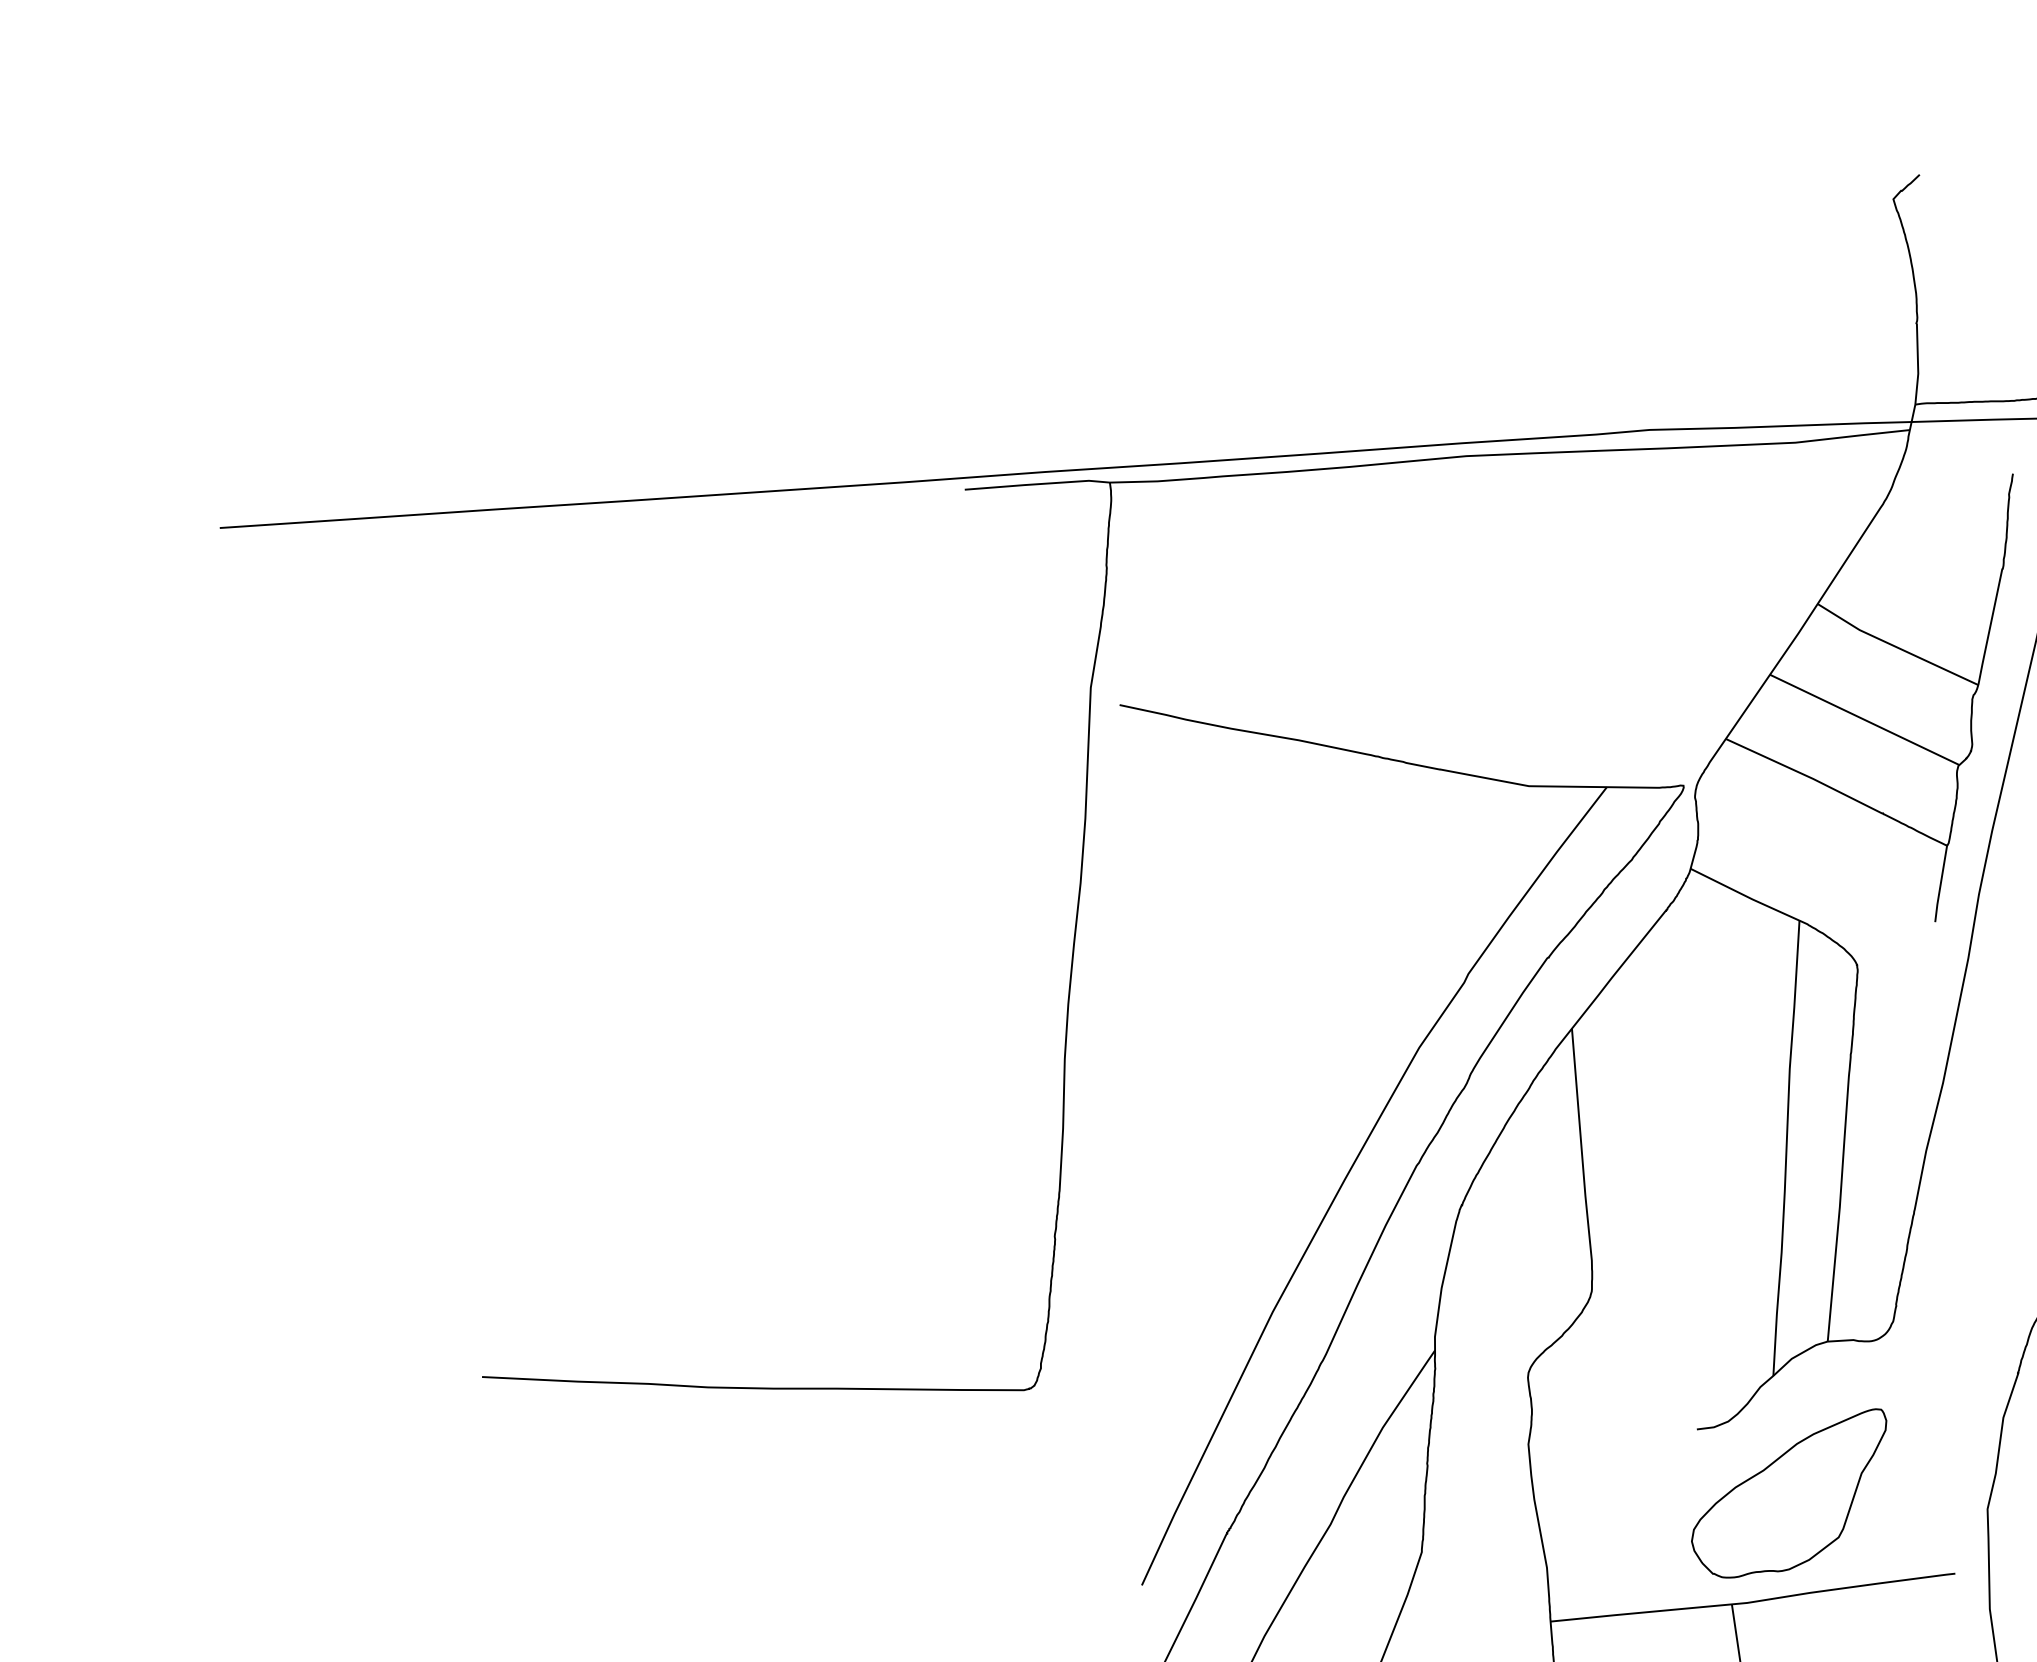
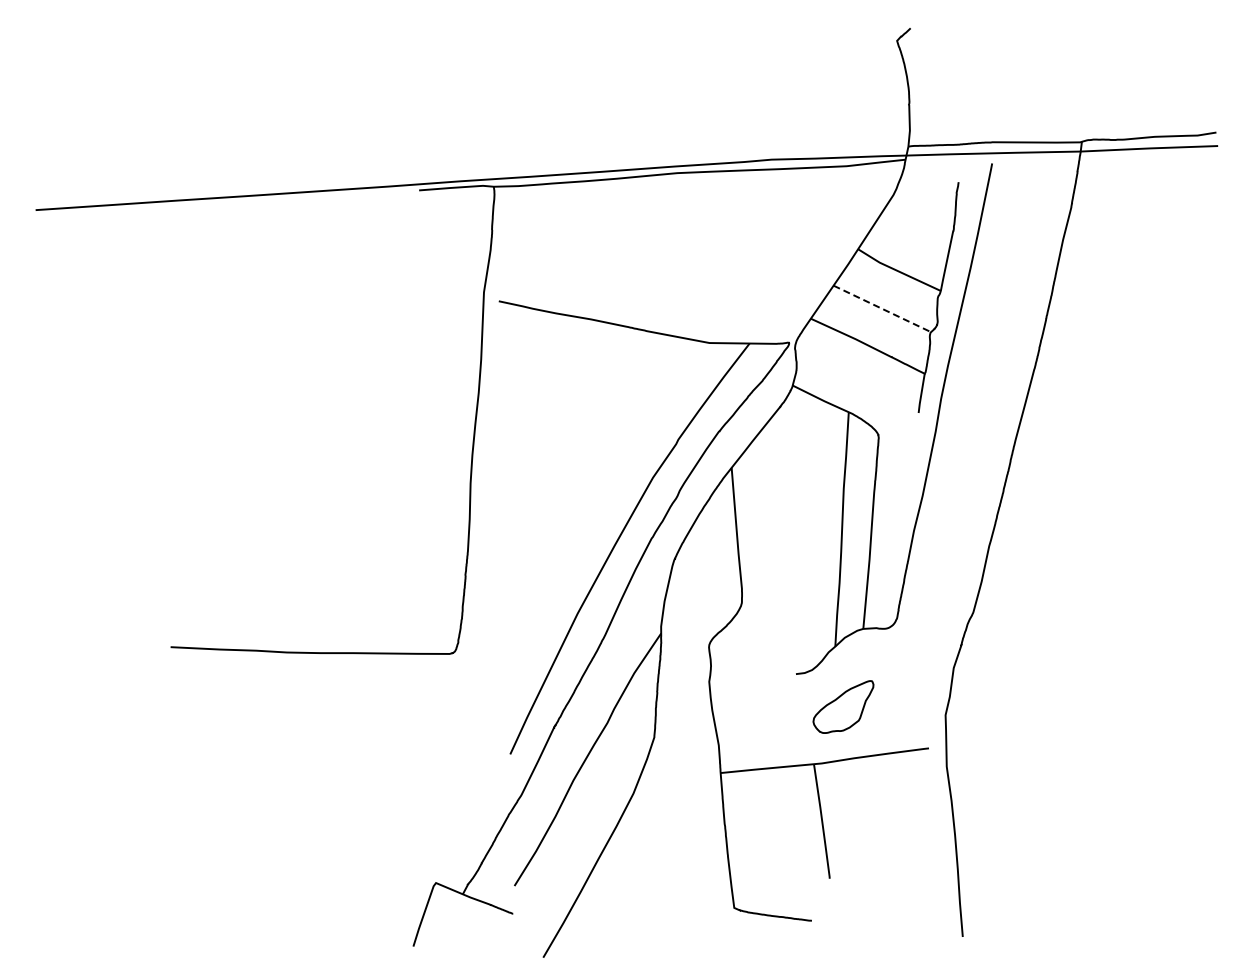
line: (1864, 721) -> (882, 309), solid -> dashed
part: (1789, 1492) -> (843, 706), size x0.6

